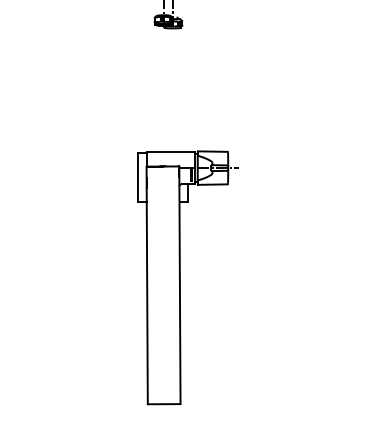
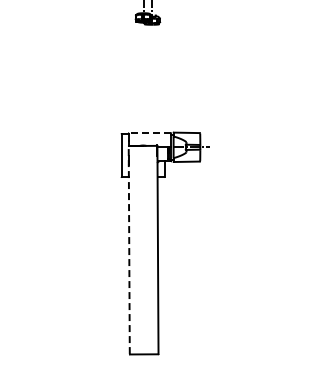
line: (171, 152) -> (150, 133), solid -> dashed
line: (147, 285) -> (129, 250), solid -> dashed

